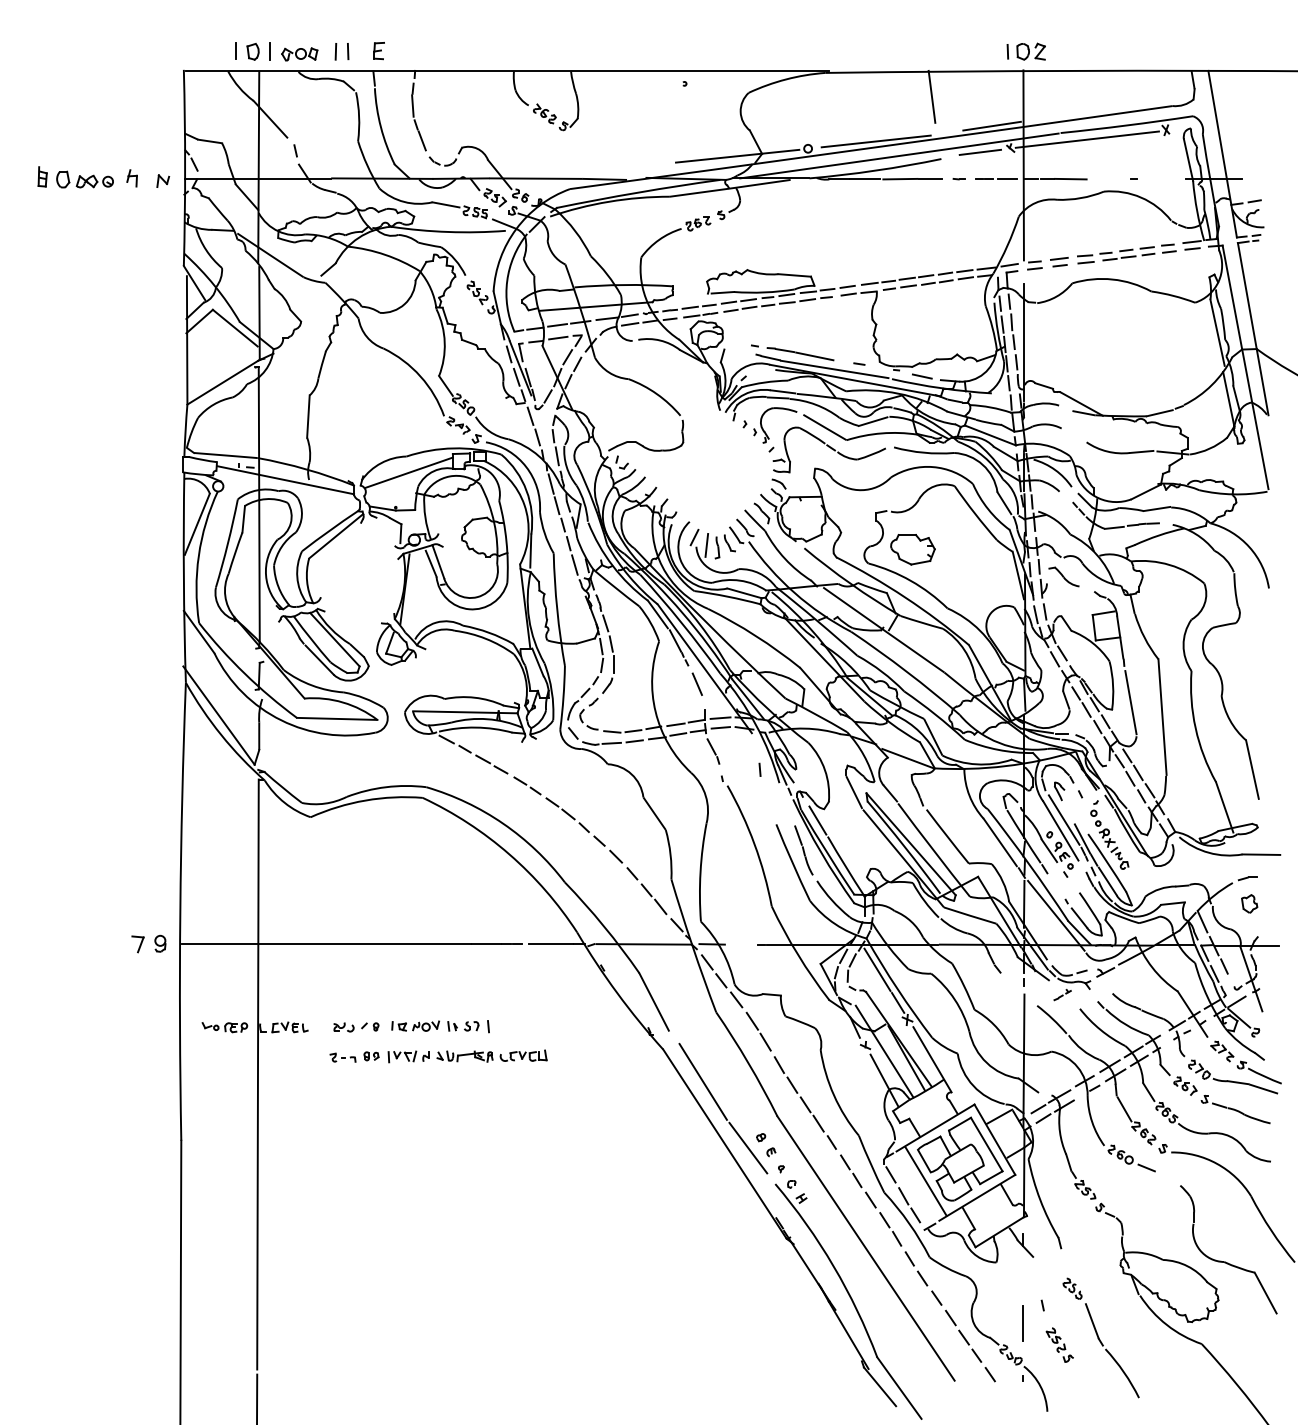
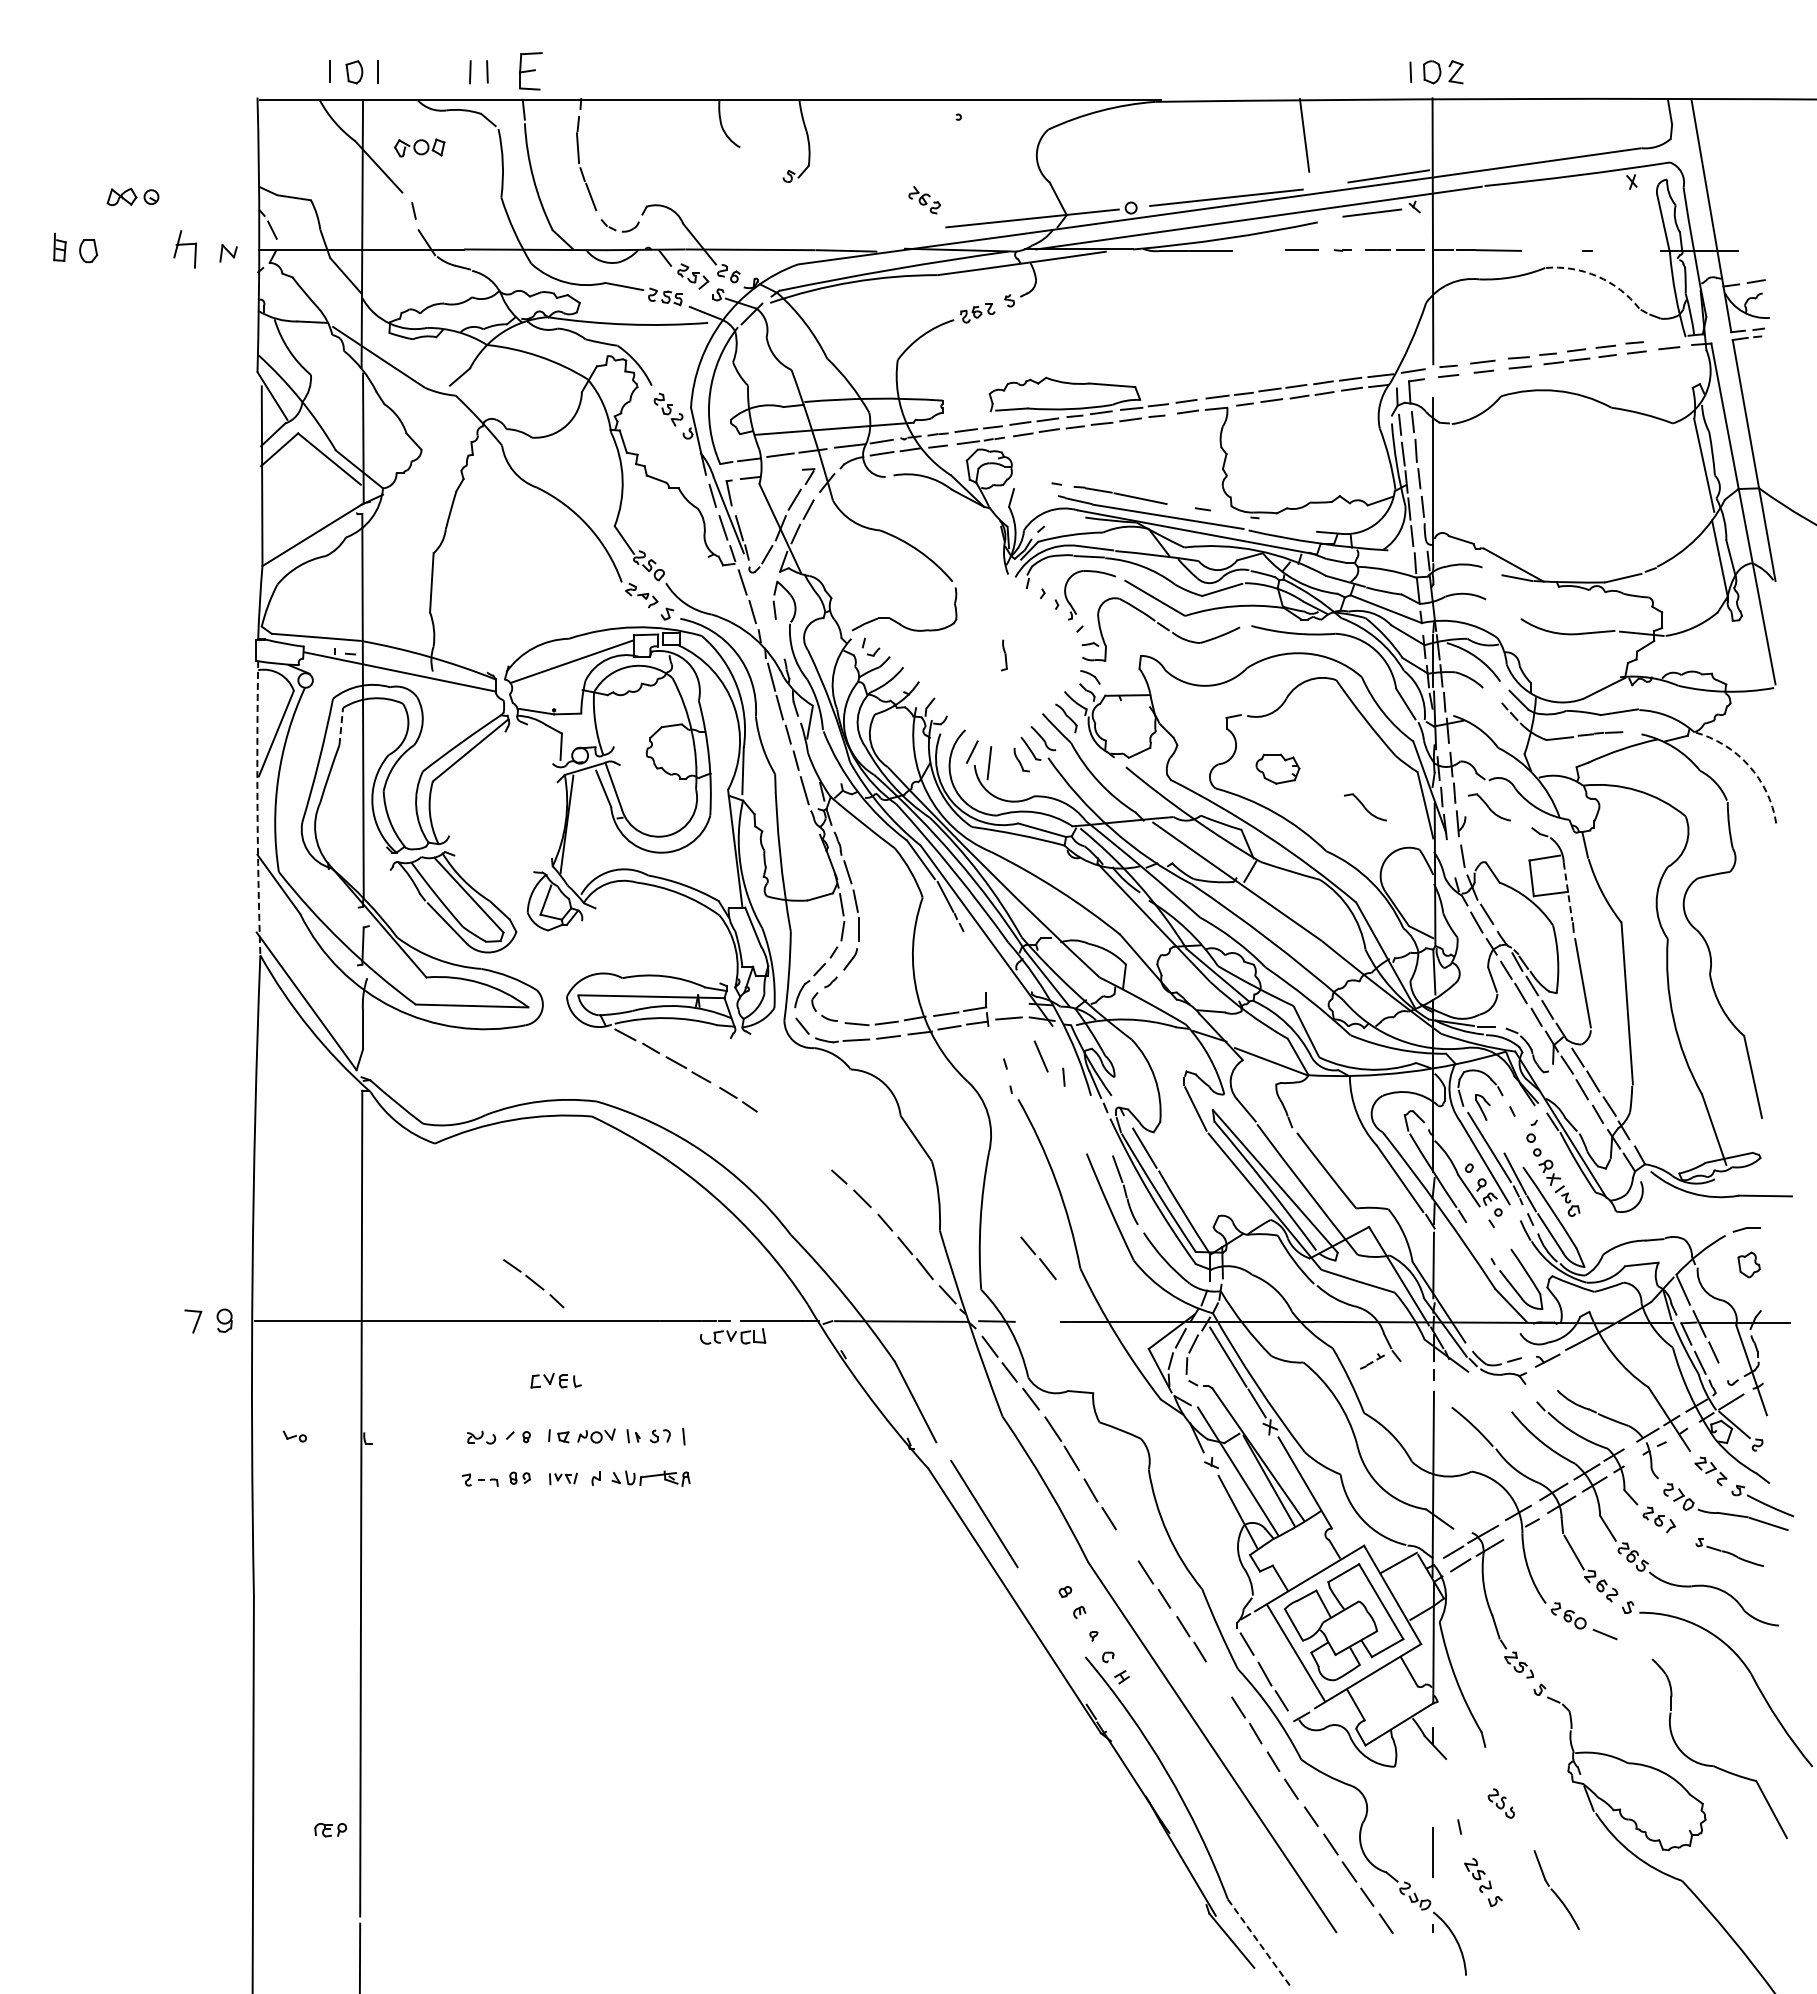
part: (378, 50) -> (530, 70), size x1.6
part: (299, 54) -> (419, 147), moved
part: (544, 114) -> (924, 200), moved
line: (1086, 139) -> (1521, 194), removed
part: (131, 178) -> (184, 249), size x1.6
line: (900, 179) -> (1260, 250), removed
part: (94, 181) -> (132, 196), moved
arc: (1141, 197) -> (1597, 276), solid -> dashed
line: (1192, 242) -> (1668, 338), removed
line: (558, 337) -> (781, 472), removed
line: (921, 376) -> (1290, 526), removed
line: (557, 455) -> (780, 637), removed
line: (243, 519) -> (341, 726), solid -> dashed
part: (717, 547) -> (1004, 655), moved
arc: (1249, 547) -> (1748, 765), solid -> dashed
part: (912, 549) -> (1277, 768), size x0.7
arc: (183, 577) -> (257, 808), solid -> dashed
part: (975, 577) -> (1365, 807), added
line: (1035, 614) -> (1449, 859), removed
line: (1120, 637) -> (1568, 891), solid -> dashed
line: (696, 684) -> (1040, 1056), moved
line: (720, 717) -> (1008, 1004), removed
line: (711, 746) -> (995, 1044), removed
part: (567, 815) -> (533, 1283), moved
part: (741, 899) -> (1038, 1258), added
line: (1056, 915) -> (1478, 1281), removed
part: (1062, 995) -> (1372, 1361), moved
part: (236, 1027) -> (330, 1830), moved
part: (289, 1027) -> (555, 1380), moved
part: (523, 1055) -> (733, 1336), moved
part: (402, 1056) -> (563, 1478), size x0.7
line: (805, 1104) -> (1127, 1545), removed
part: (1235, 1109) -> (1729, 1552), size x0.7
line: (748, 1147) -> (1047, 1606), removed
line: (870, 1200) -> (1218, 1679), removed
part: (1111, 1350) -> (1556, 1889), size x0.6
line: (899, 1388) -> (1259, 1942), solid -> dashed

